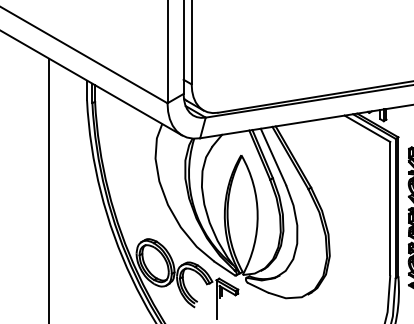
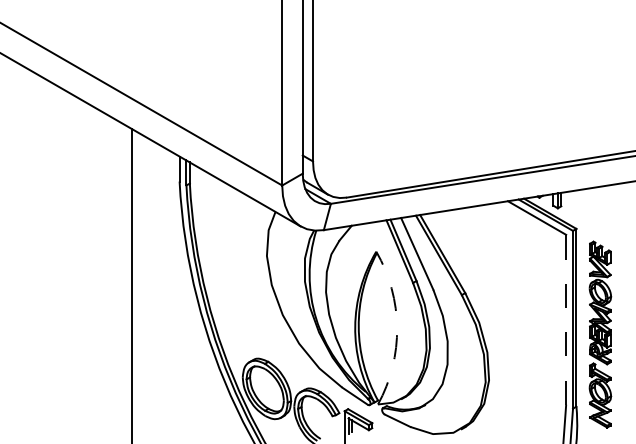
line: (390, 208) -> (566, 319), solid -> dashed
arc: (257, 214) -> (397, 327), solid -> dashed

